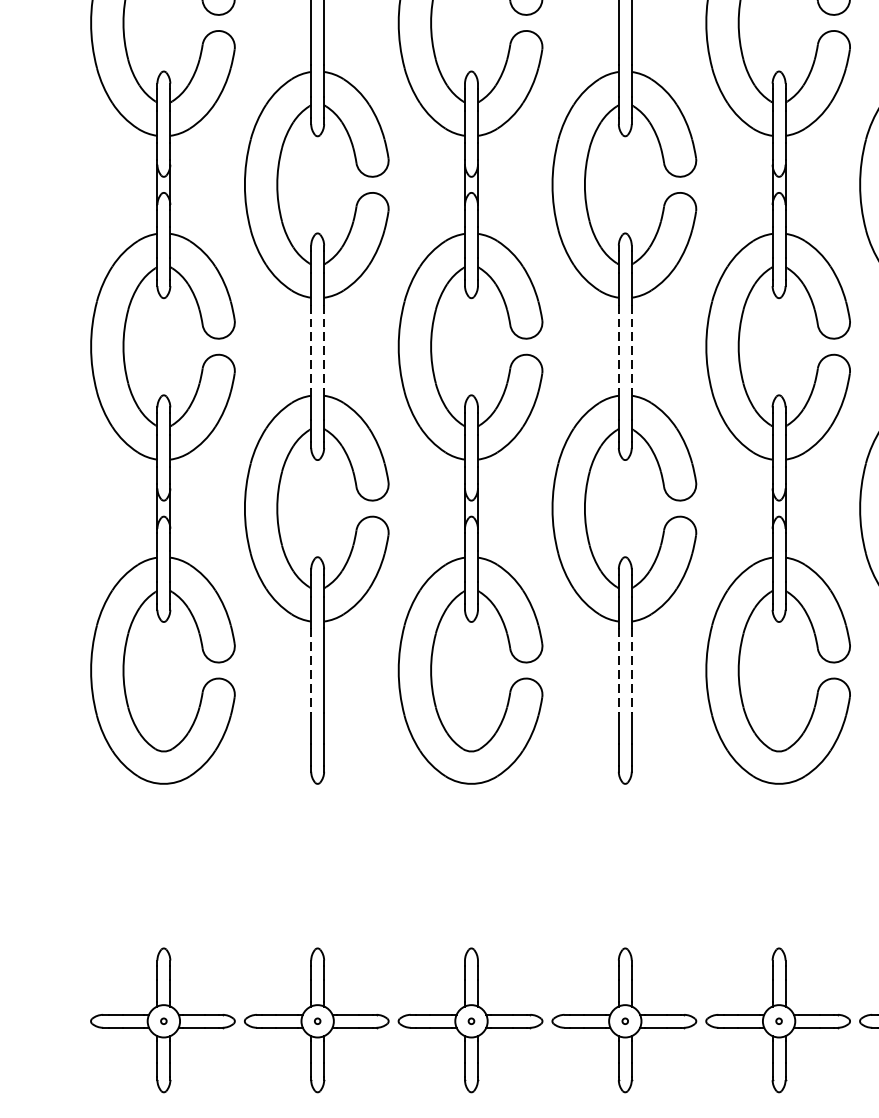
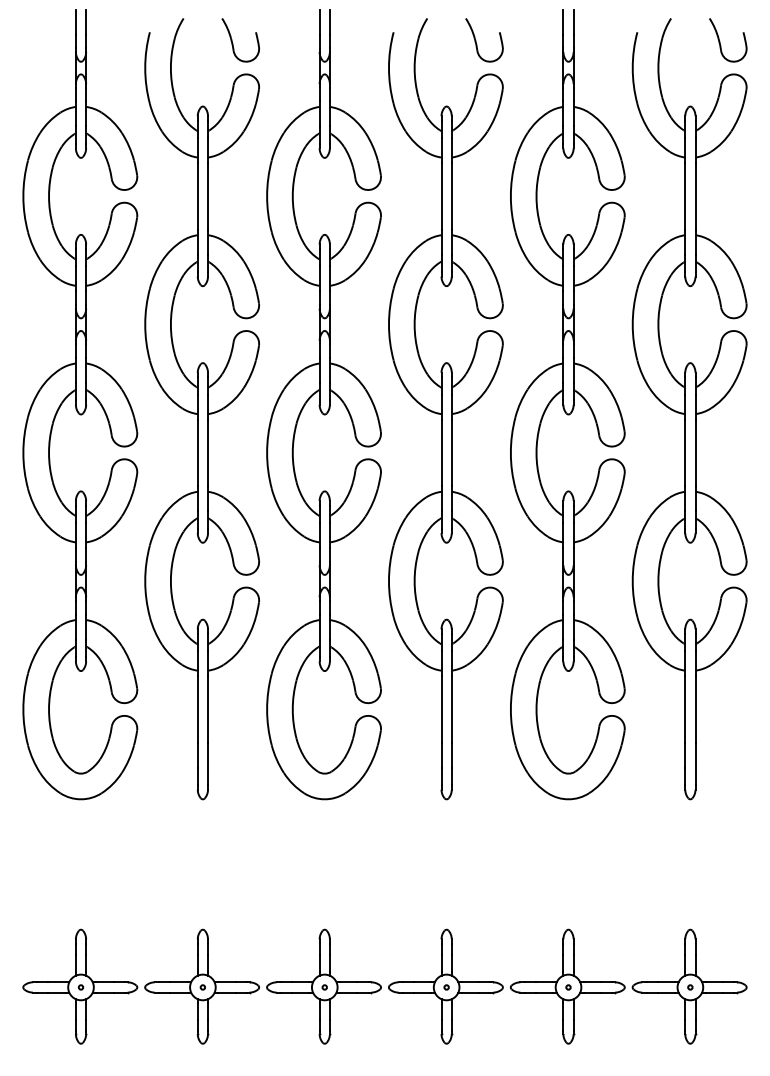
line: (310, 347) -> (197, 453), dashed -> solid
line: (324, 347) -> (208, 453), dashed -> solid
line: (618, 347) -> (441, 453), dashed -> solid
line: (631, 347) -> (451, 453), dashed -> solid
line: (310, 671) -> (197, 710), dashed -> solid
line: (618, 671) -> (441, 710), dashed -> solid
line: (631, 671) -> (451, 710), dashed -> solid

